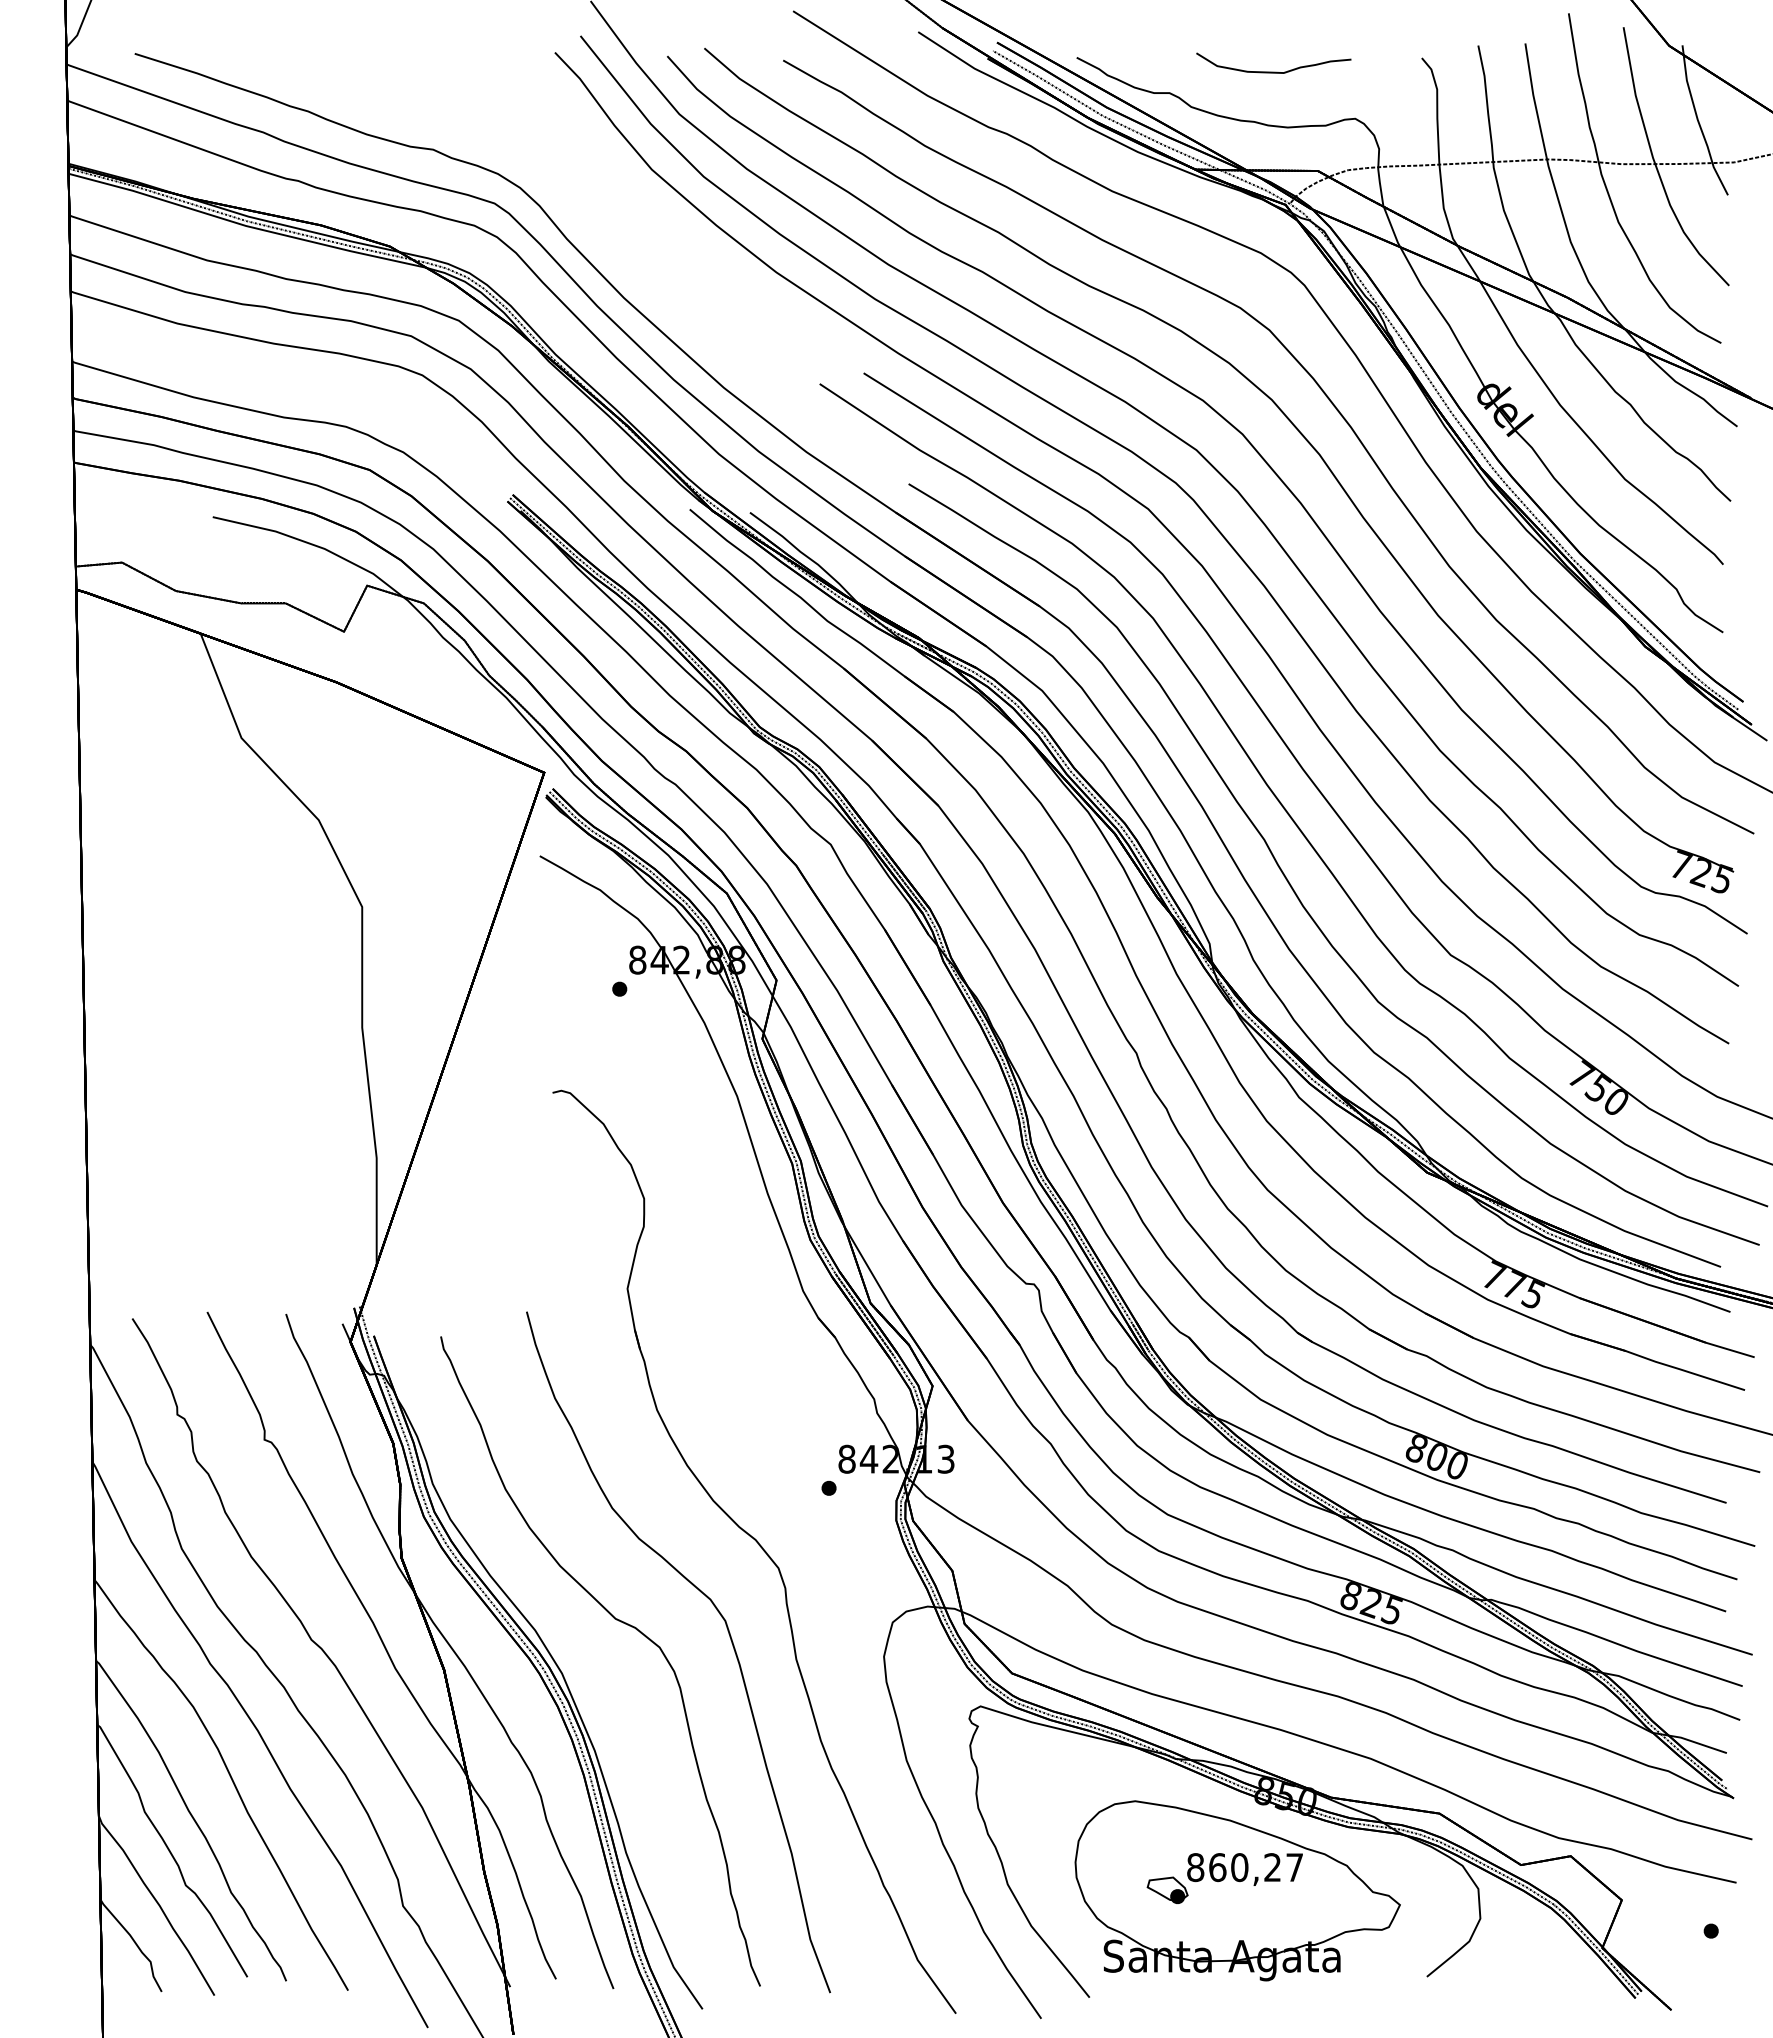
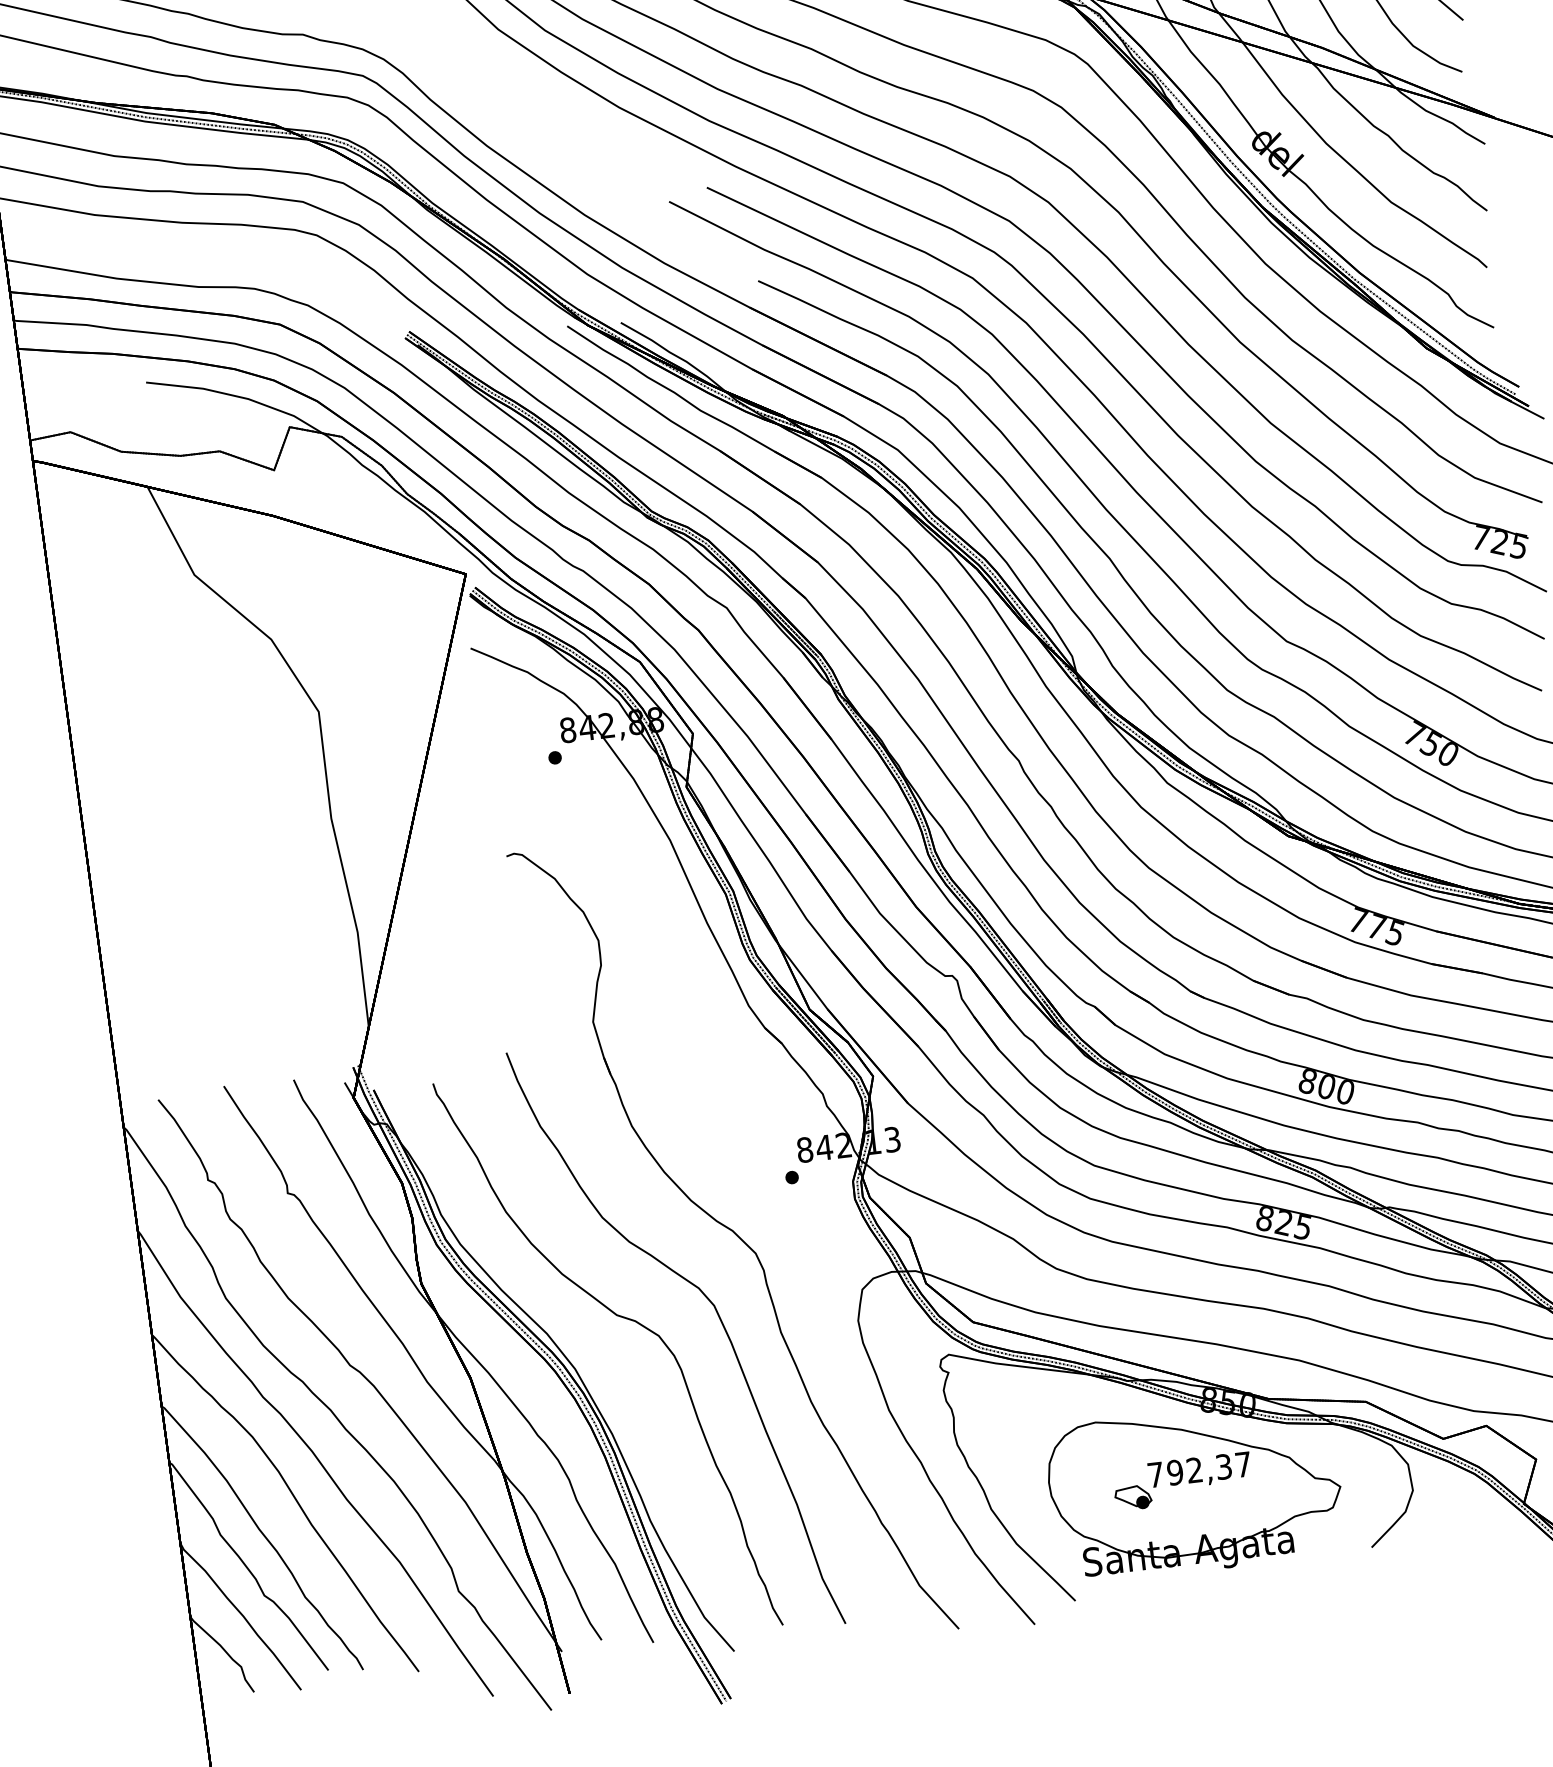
text: (1233, 1867) -> (1189, 1470), 860,27 -> 792,37

